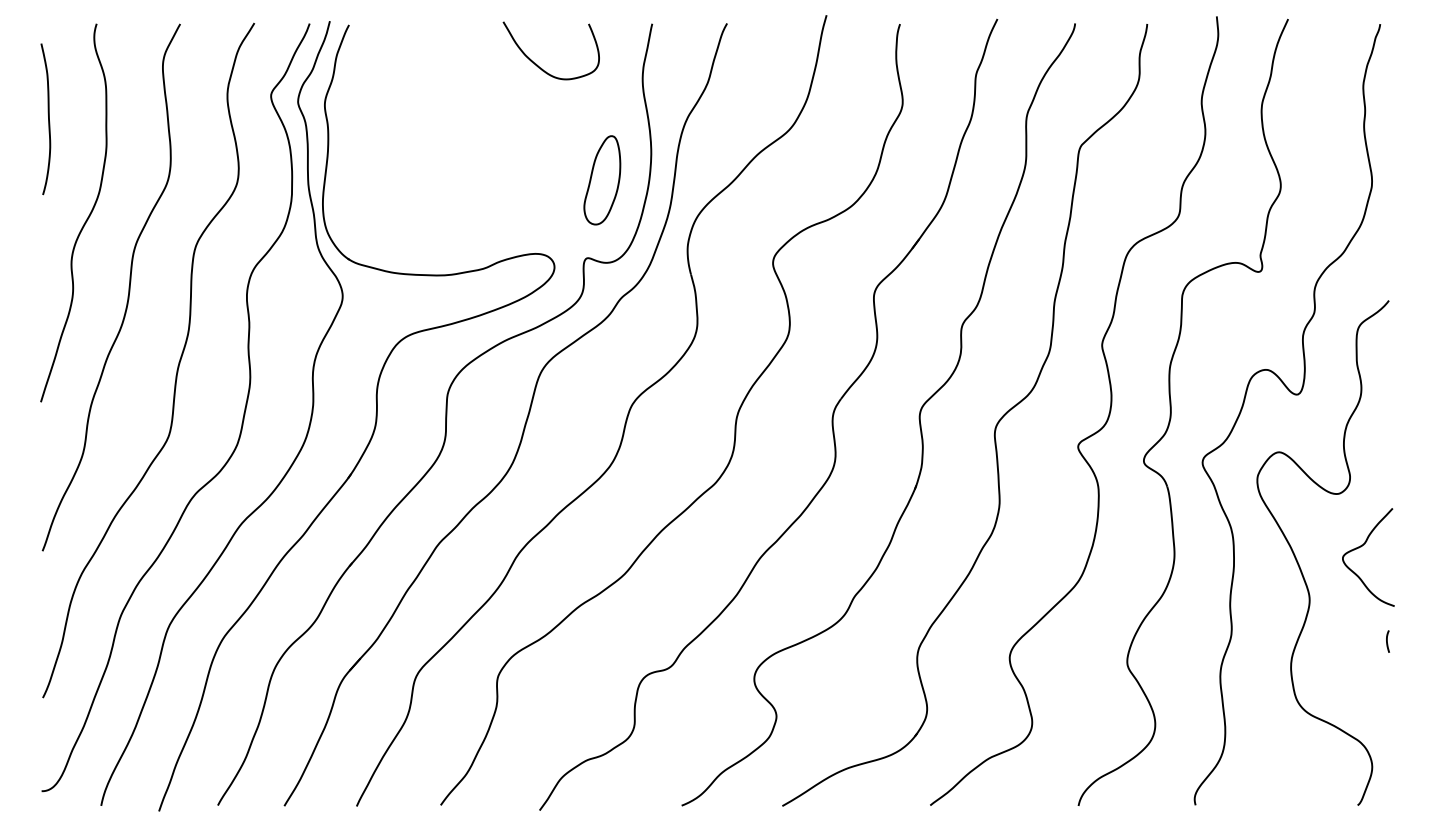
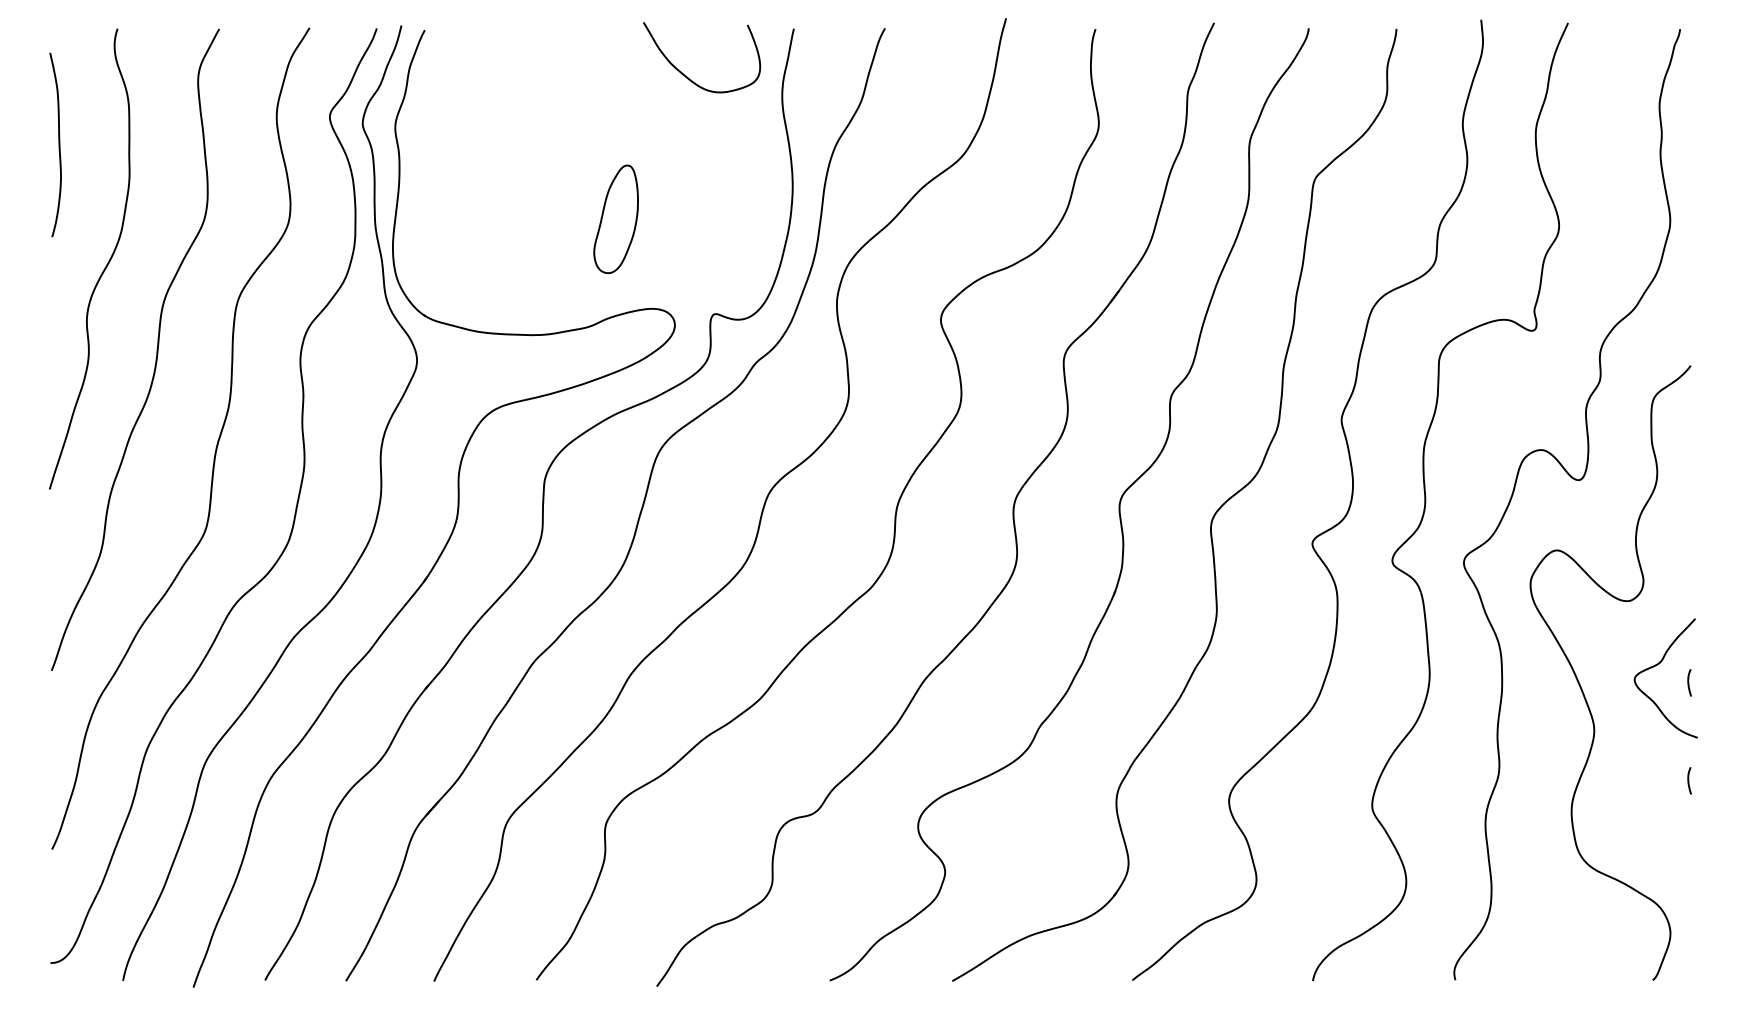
curve: (538, 65) -> (686, 75), moved
part: (601, 180) -> (615, 219), moved
curve: (1387, 560) -> (1689, 682), added

